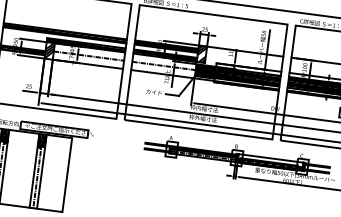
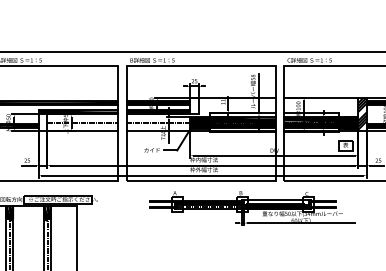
hatch: (50, 49) -> (43, 121), removed
hatch: (201, 53) -> (194, 105), removed

